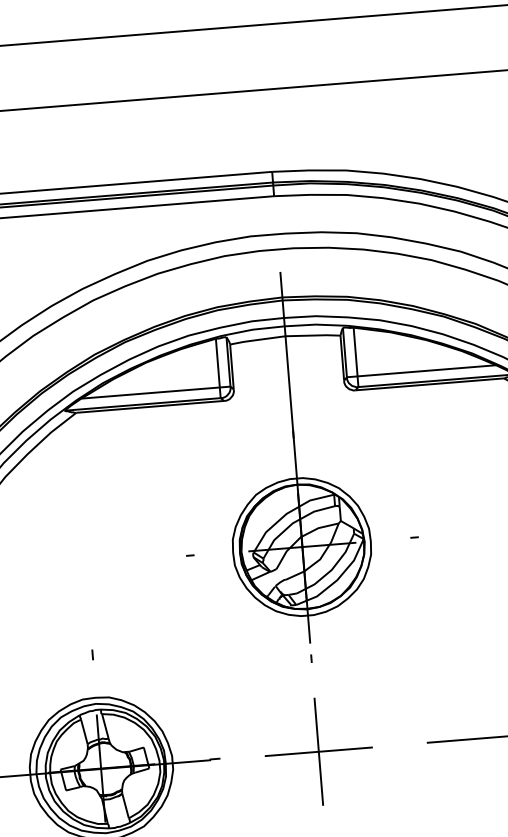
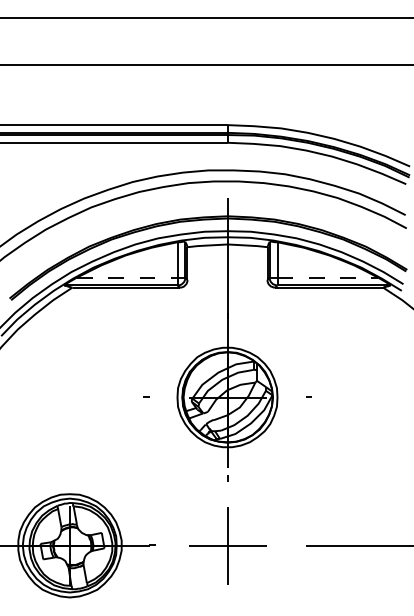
line: (427, 370) -> (328, 277), solid -> dashed
line: (150, 392) -> (127, 277), solid -> dashed
line: (91, 654) -> (69, 462), removed

